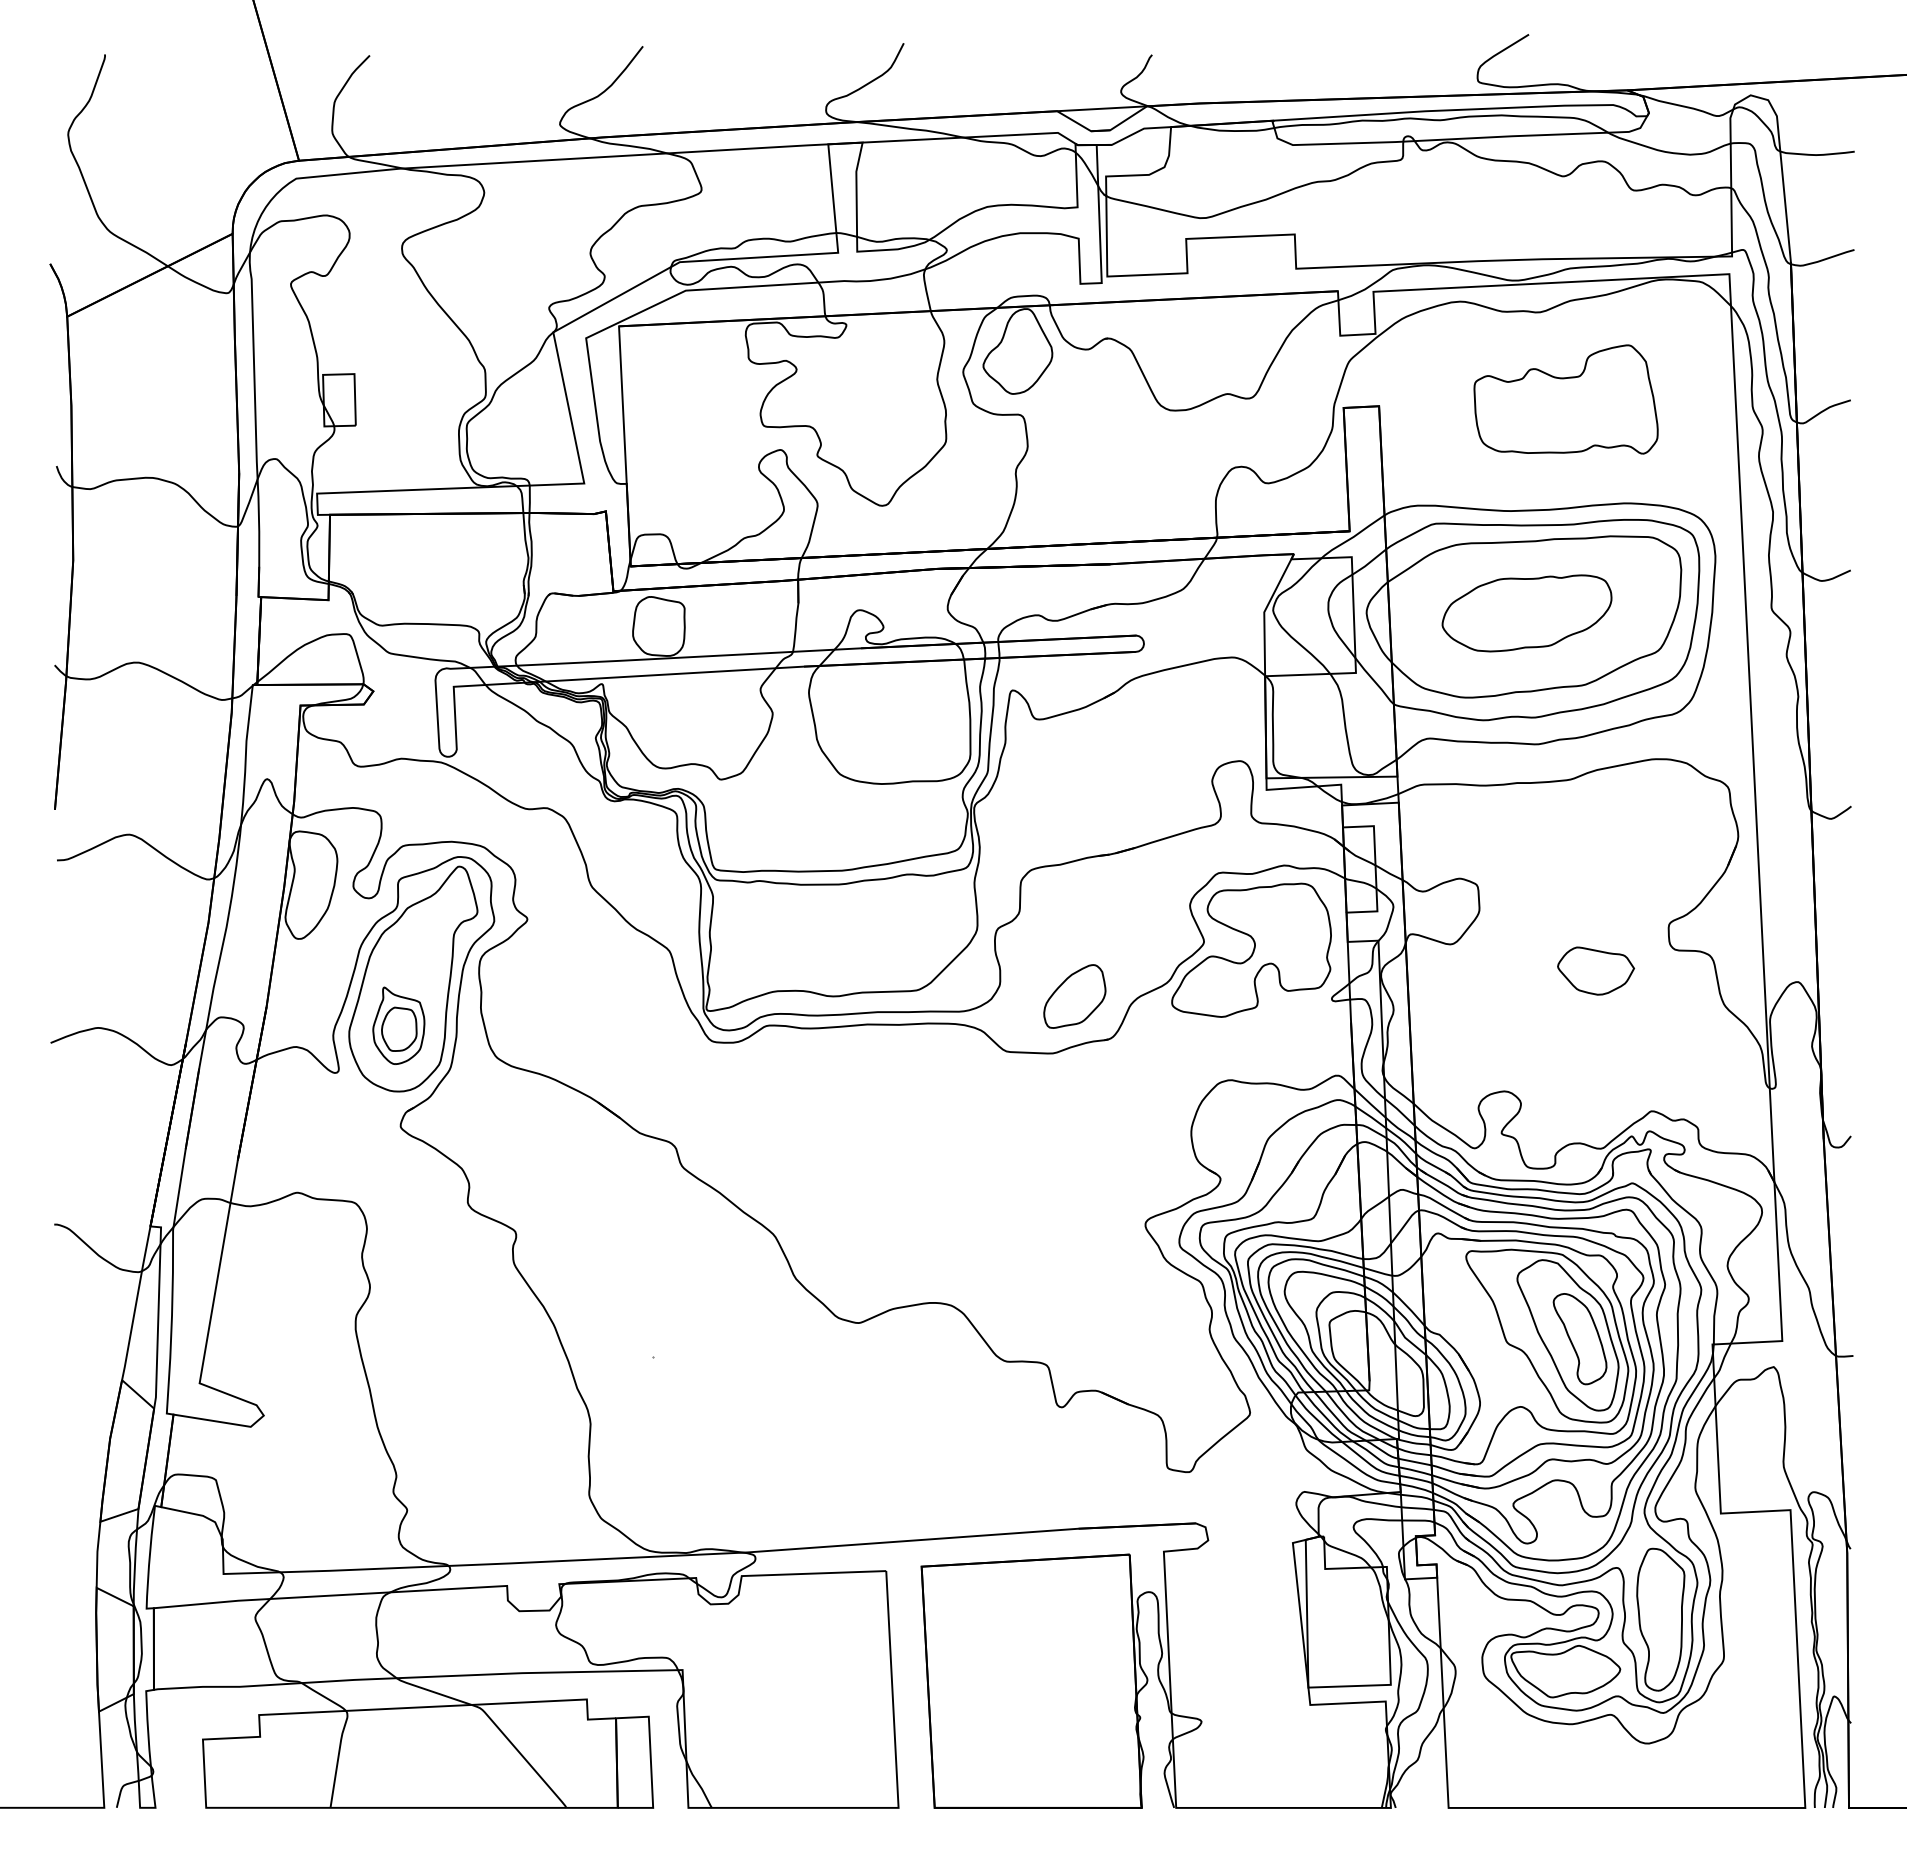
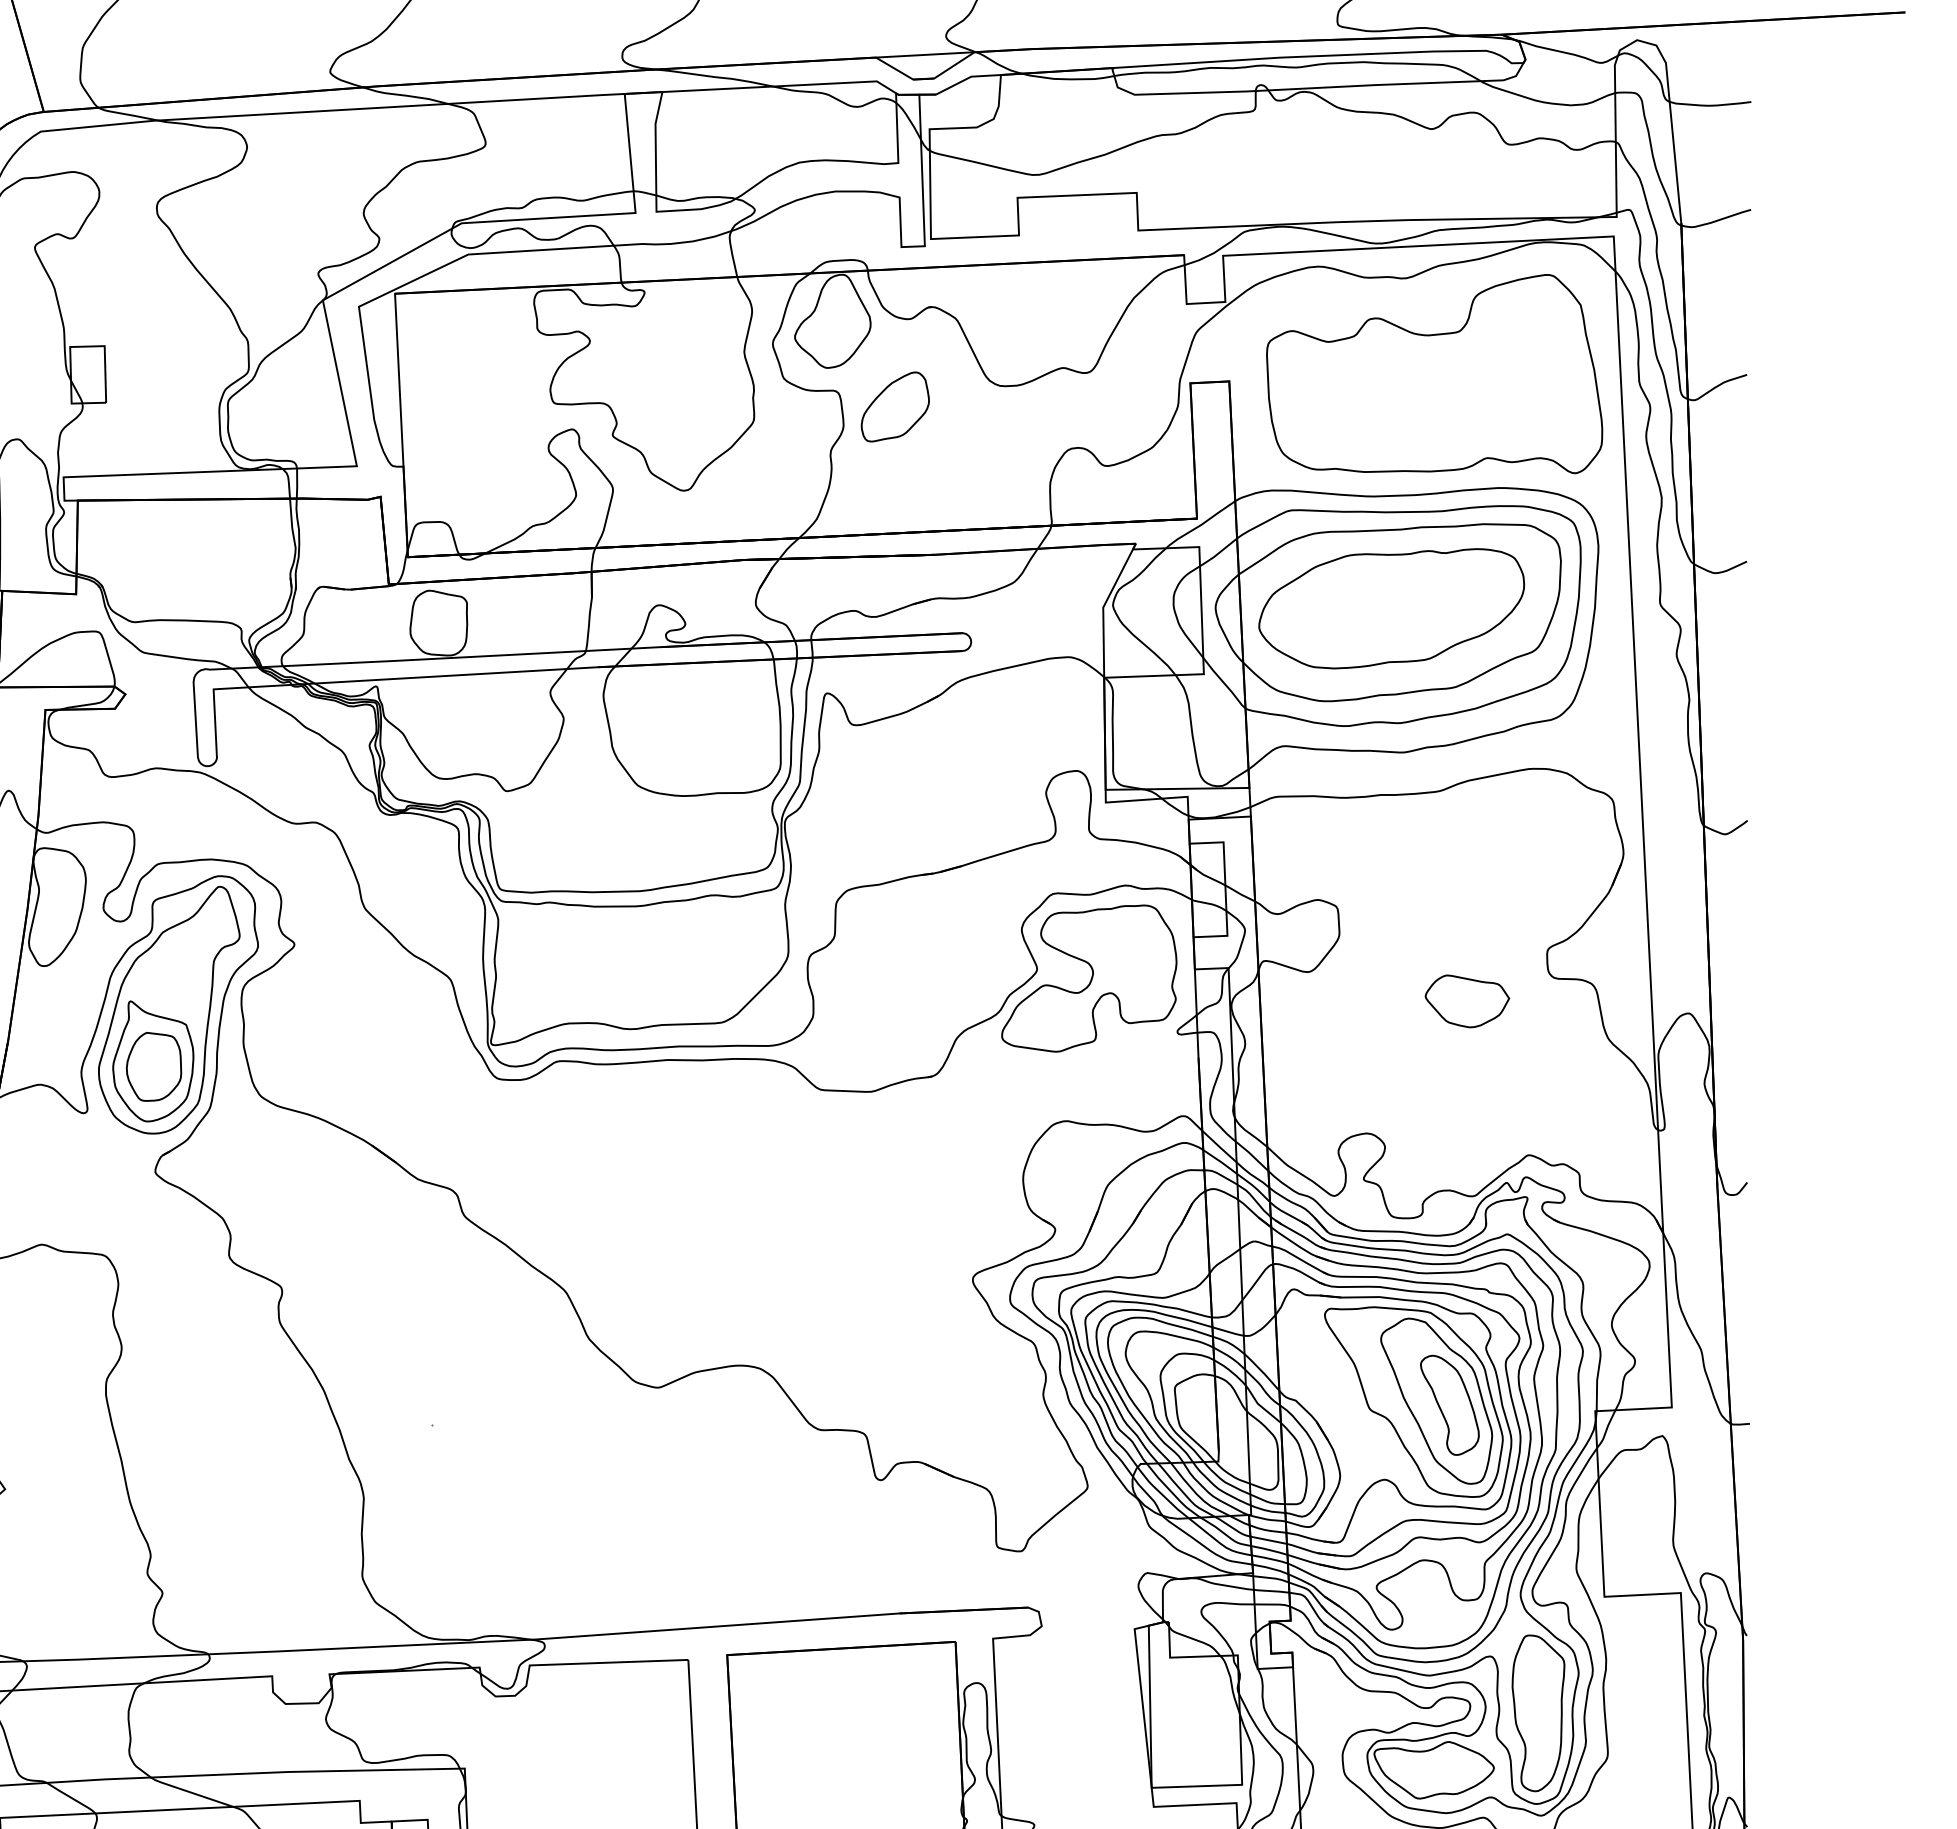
part: (1565, 399) -> (1433, 374), size x1.67
part: (1526, 613) -> (1391, 608), size x1.43
part: (1074, 996) -> (894, 406), moved
part: (398, 1025) -> (152, 1061), size x1.43

